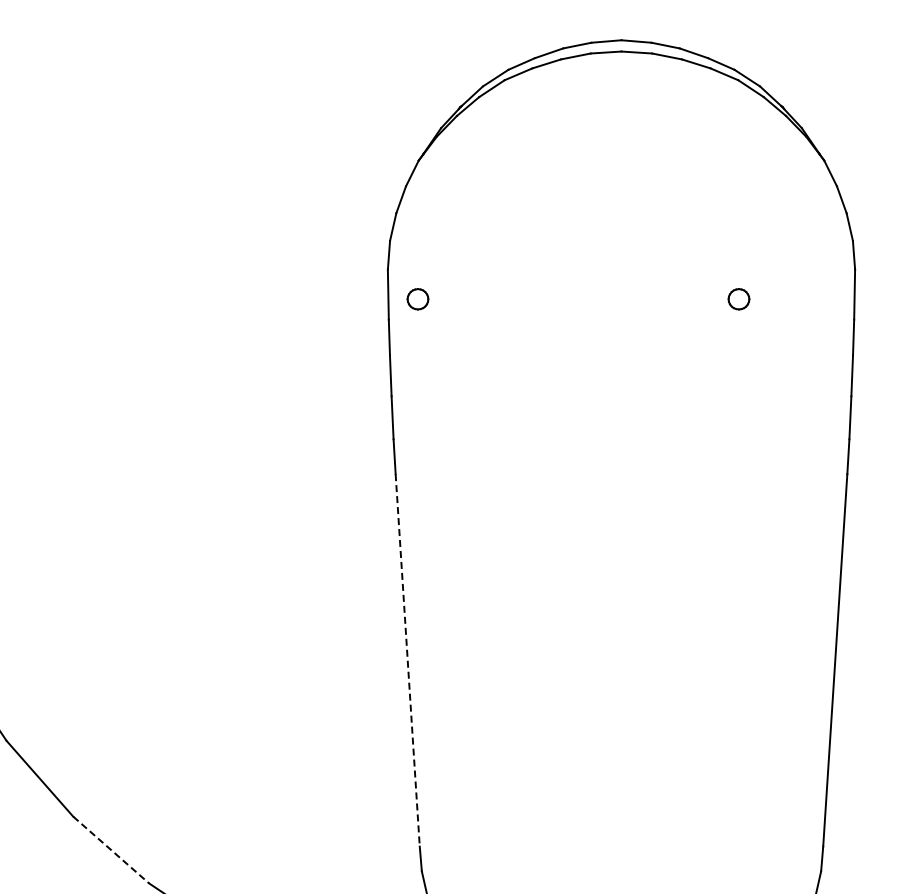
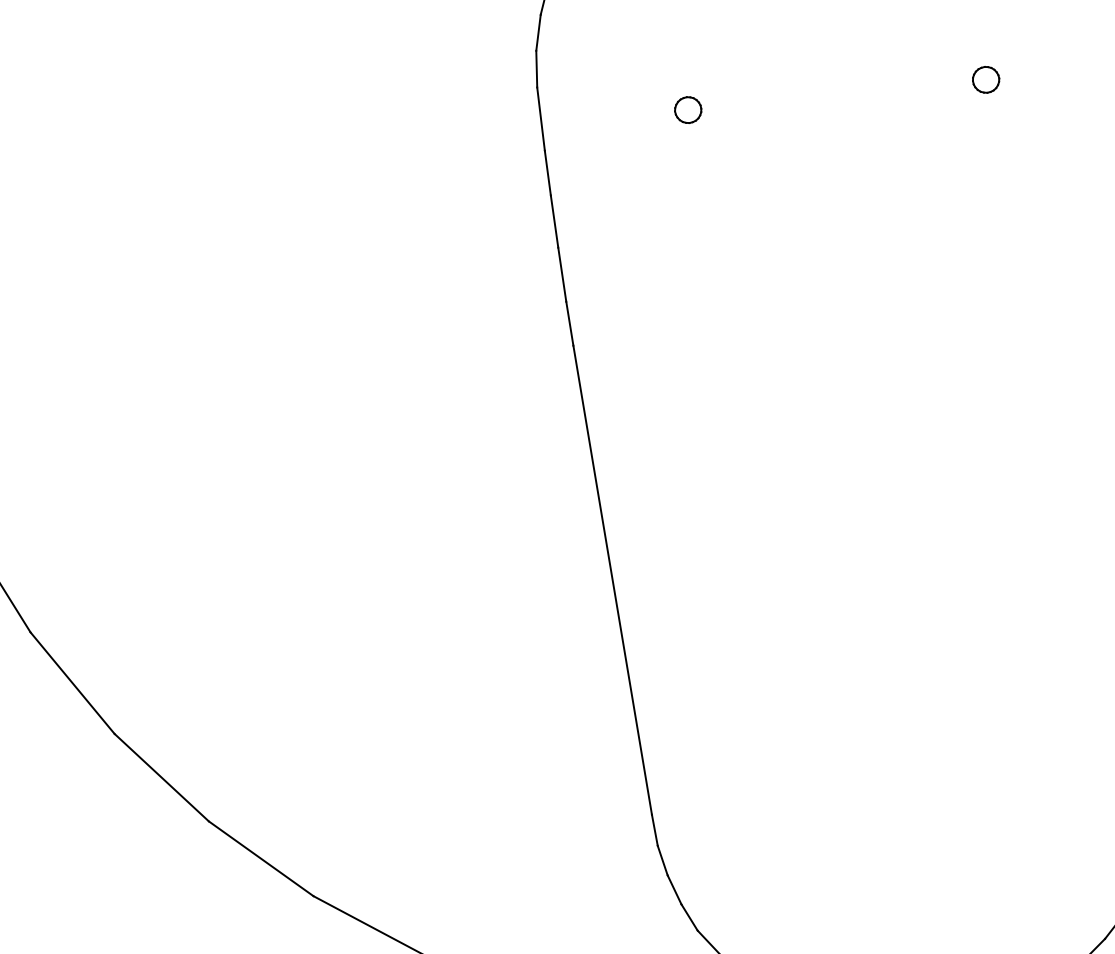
part: (417, 299) -> (687, 110), moved
line: (407, 660) -> (612, 580), dashed -> solid
line: (111, 850) -> (261, 859), dashed -> solid

